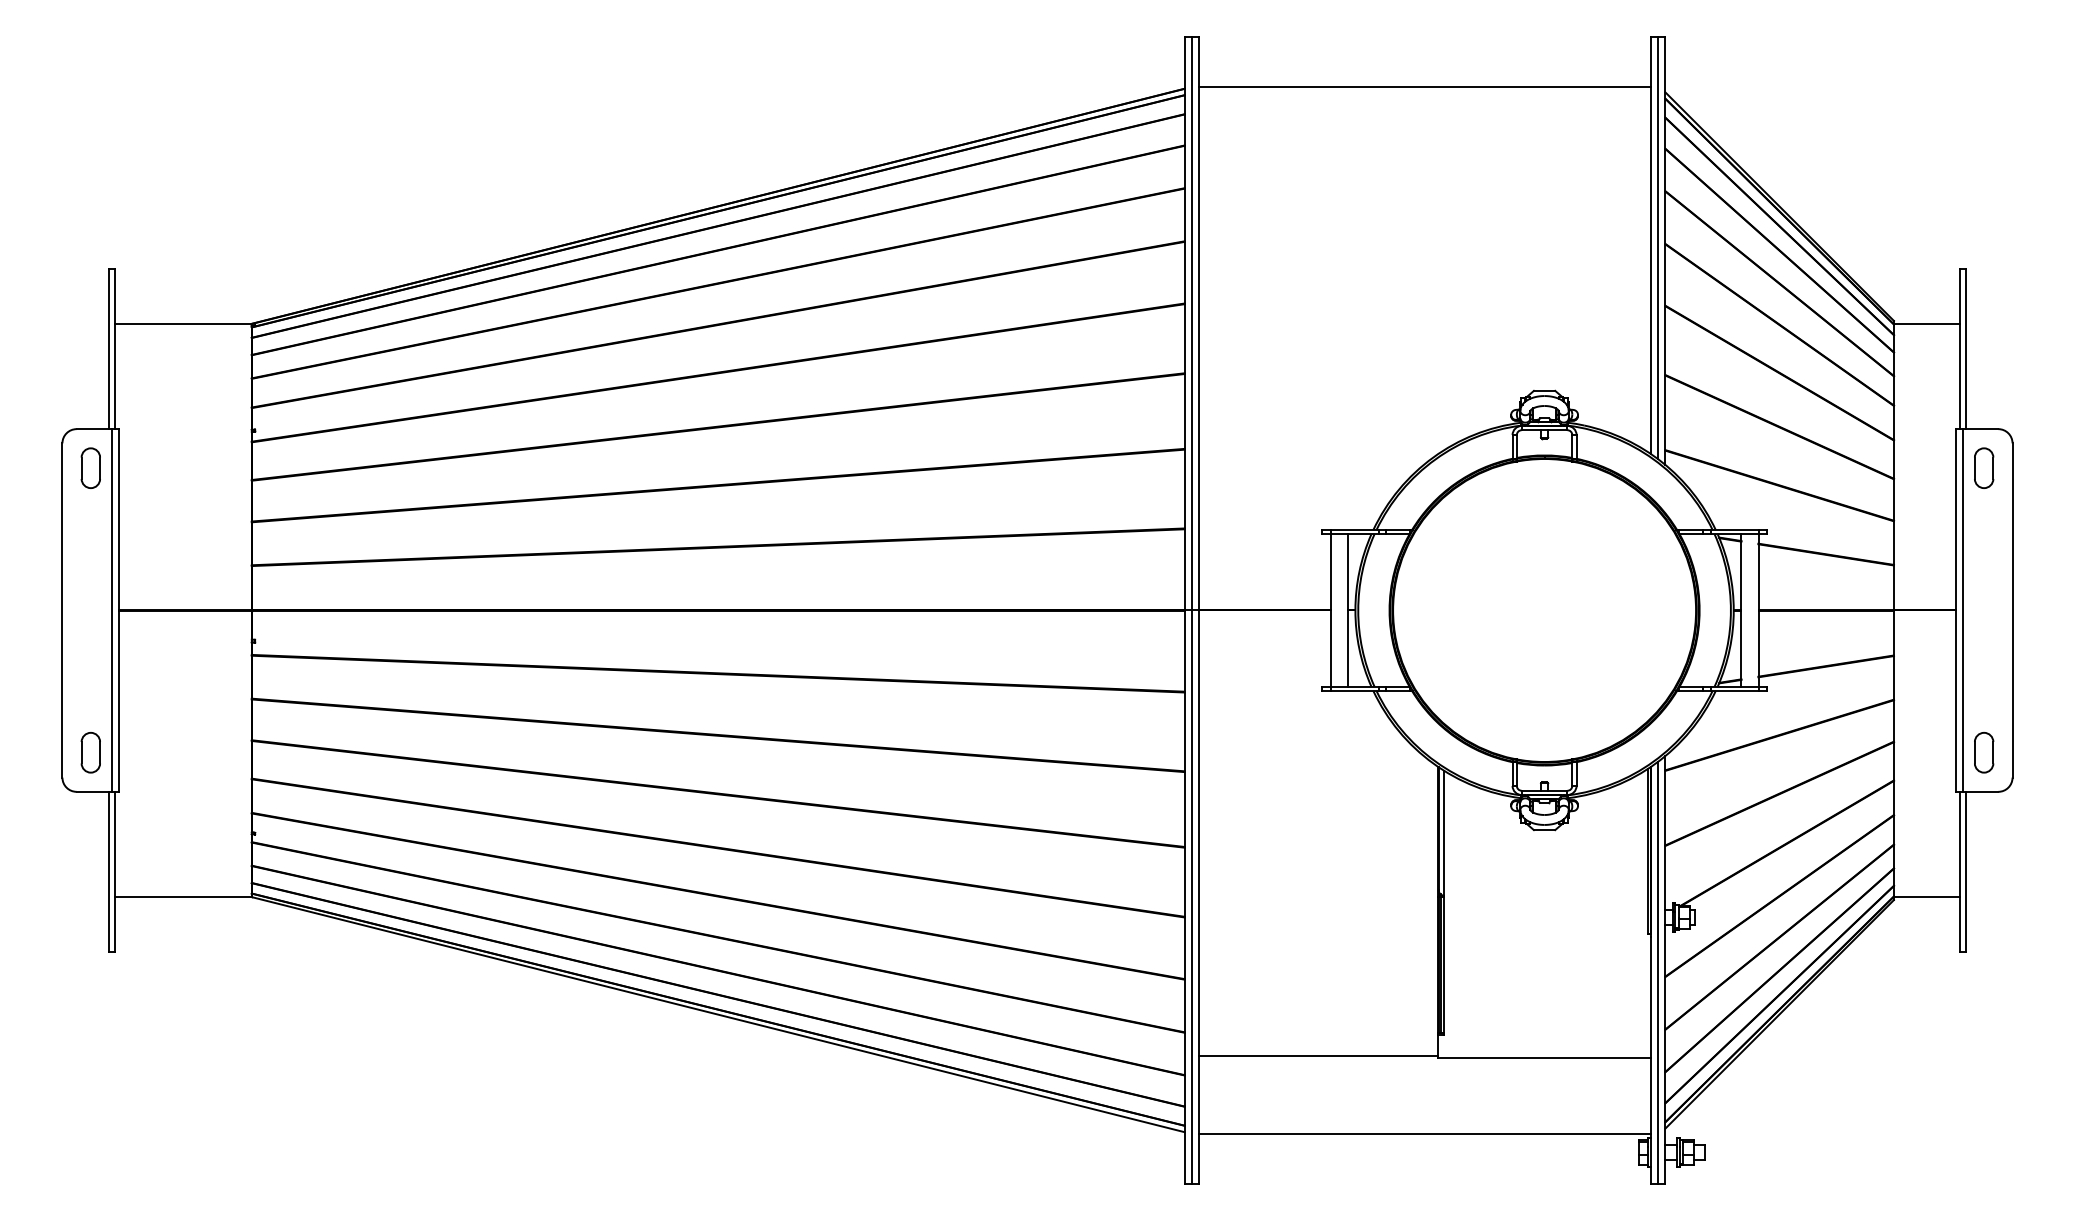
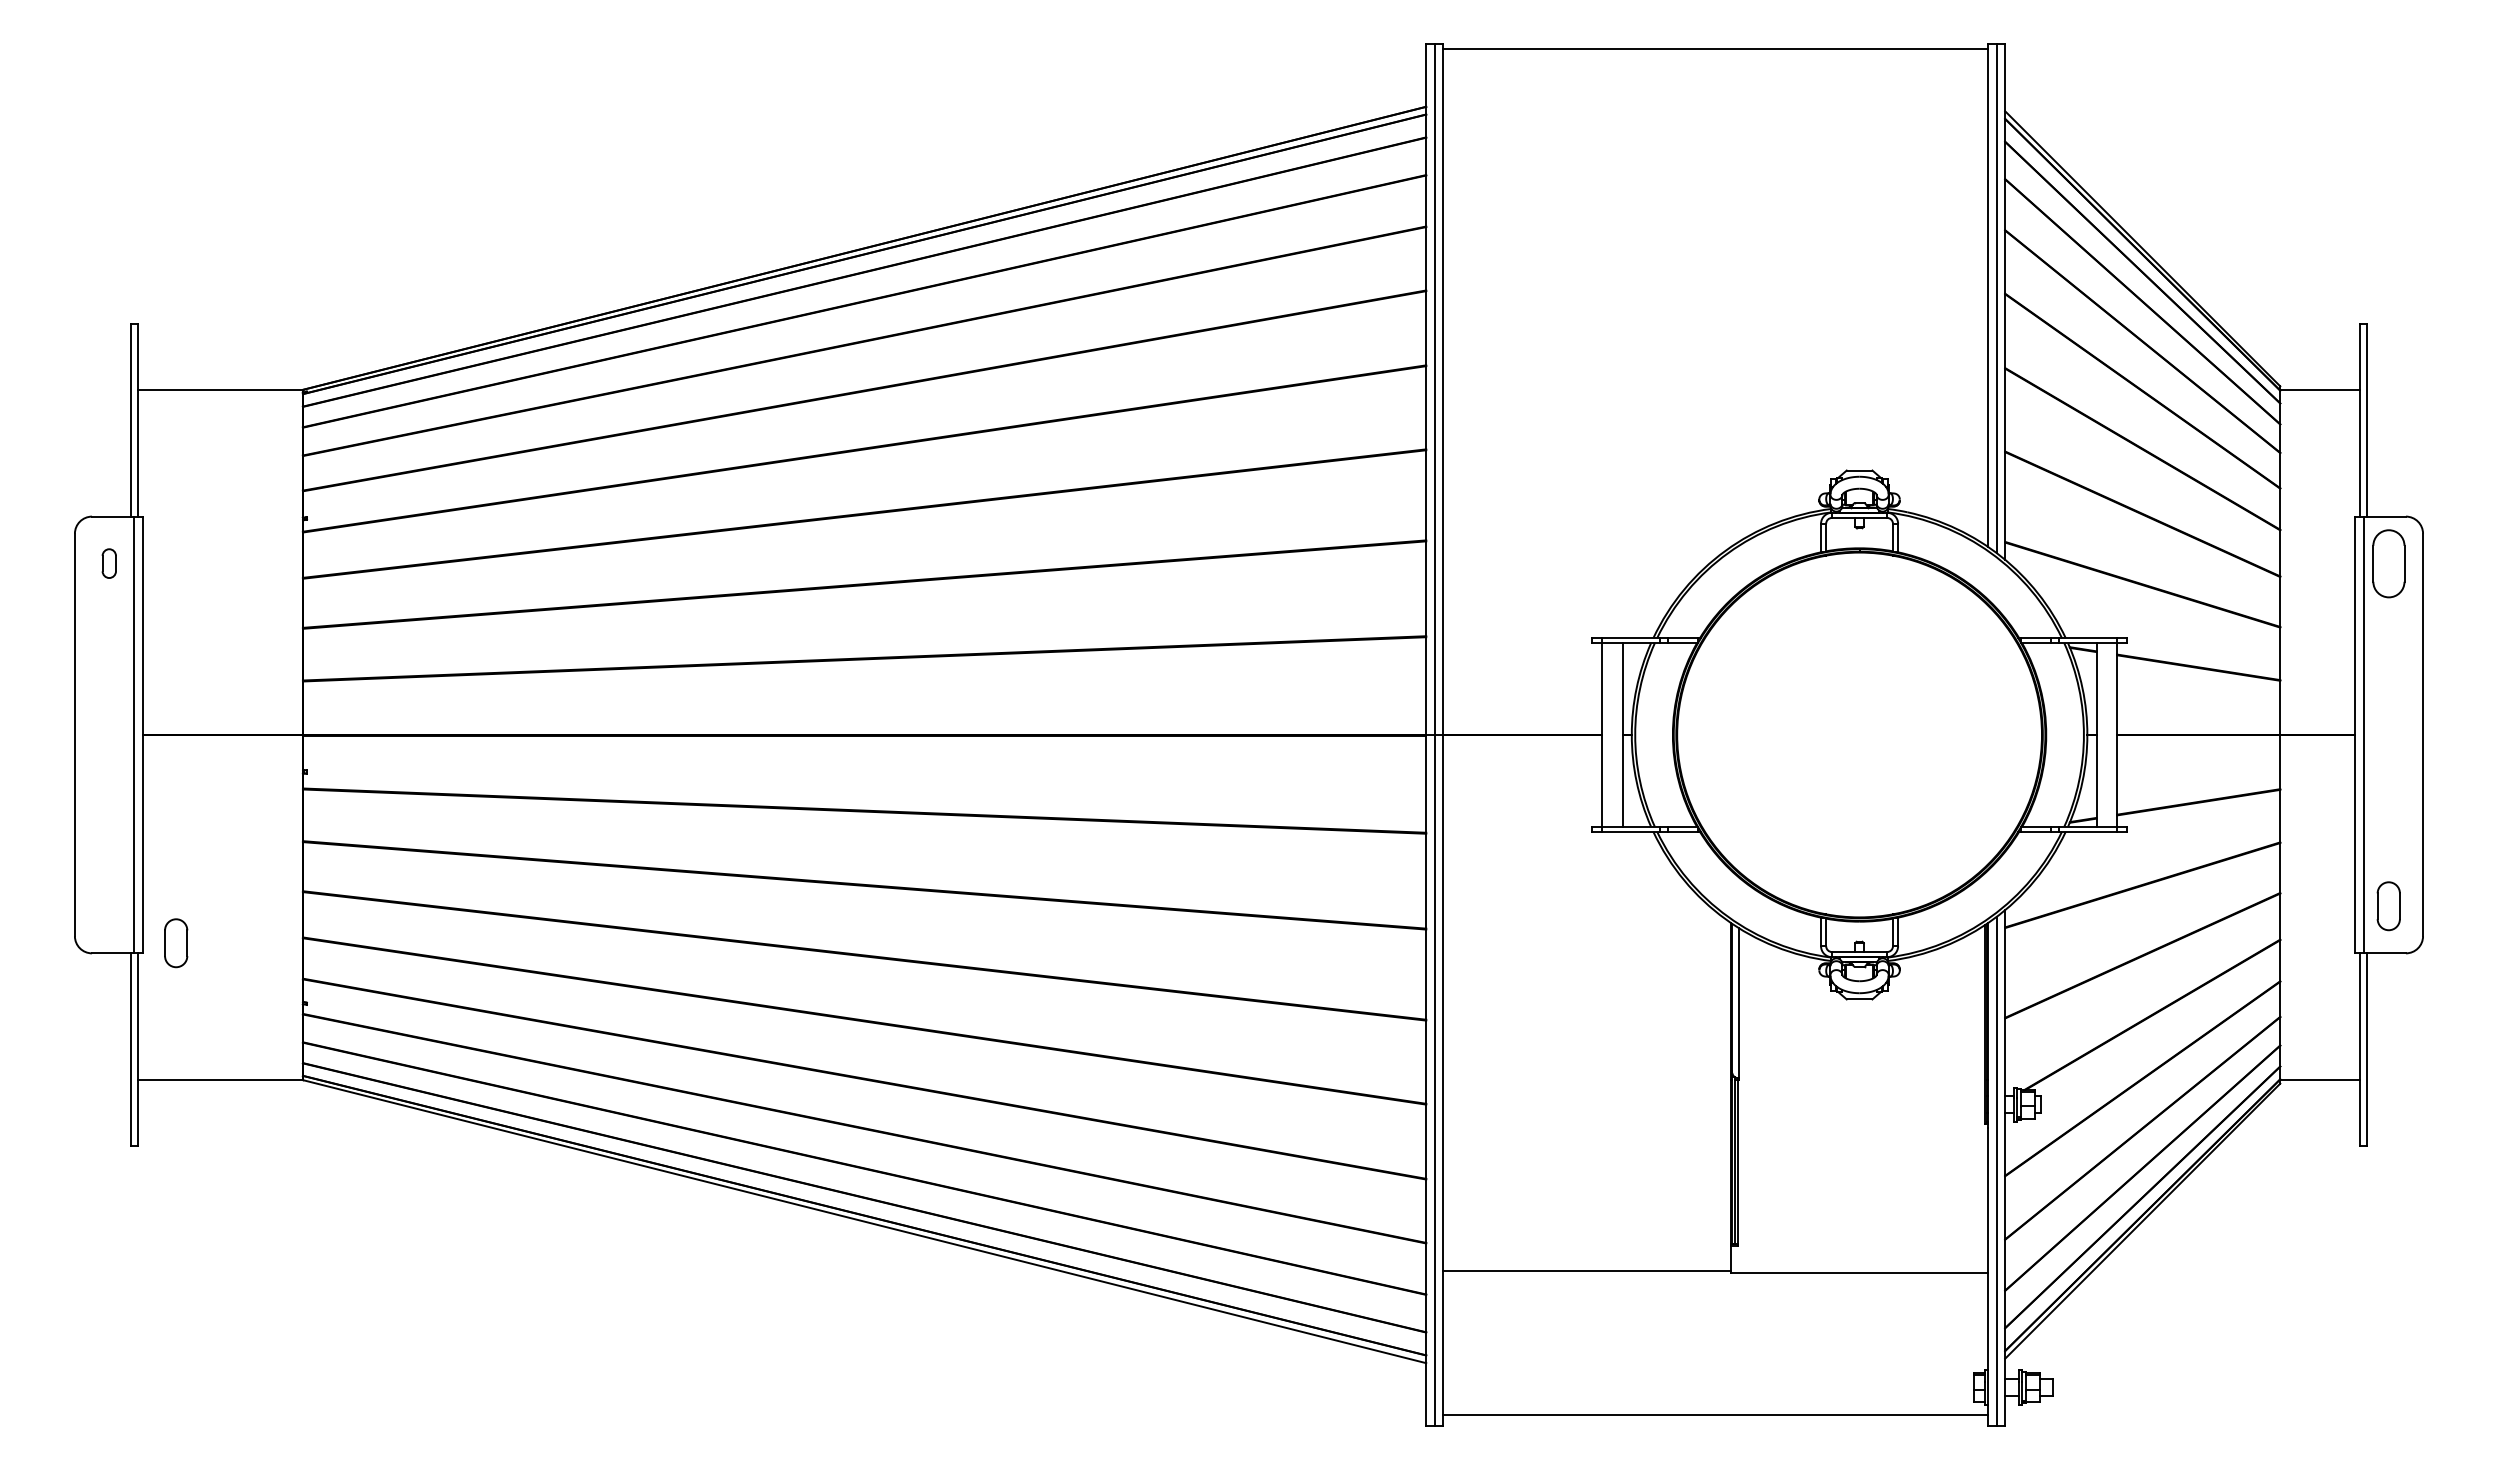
line: (1424, 86) -> (1715, 48), moved
part: (91, 468) -> (109, 563), size x0.6
part: (1983, 468) -> (2388, 563), size x1.4
part: (91, 752) -> (176, 943), moved
line: (1424, 1134) -> (1715, 1415), moved

